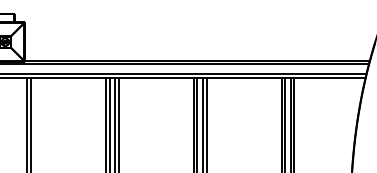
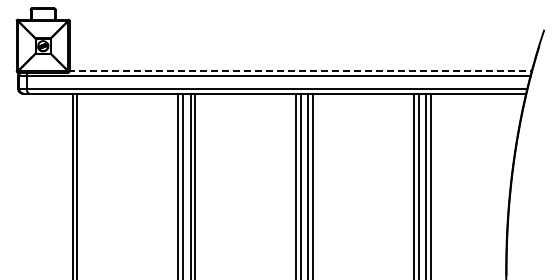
line: (197, 60) -> (300, 71), solid -> dashed

